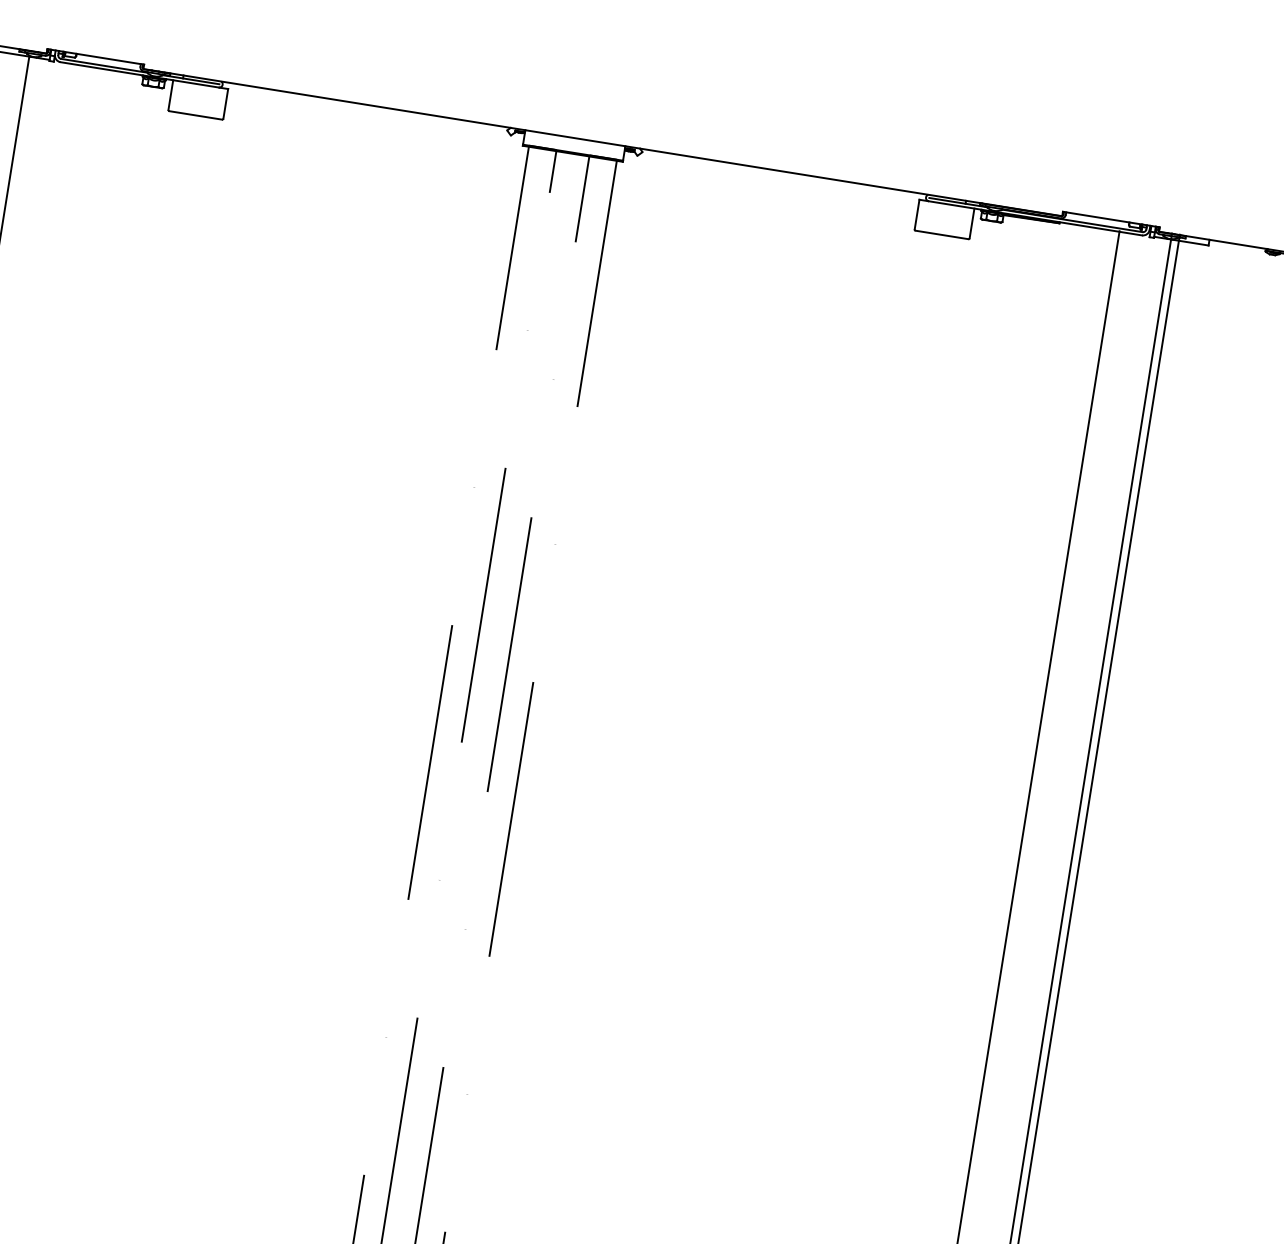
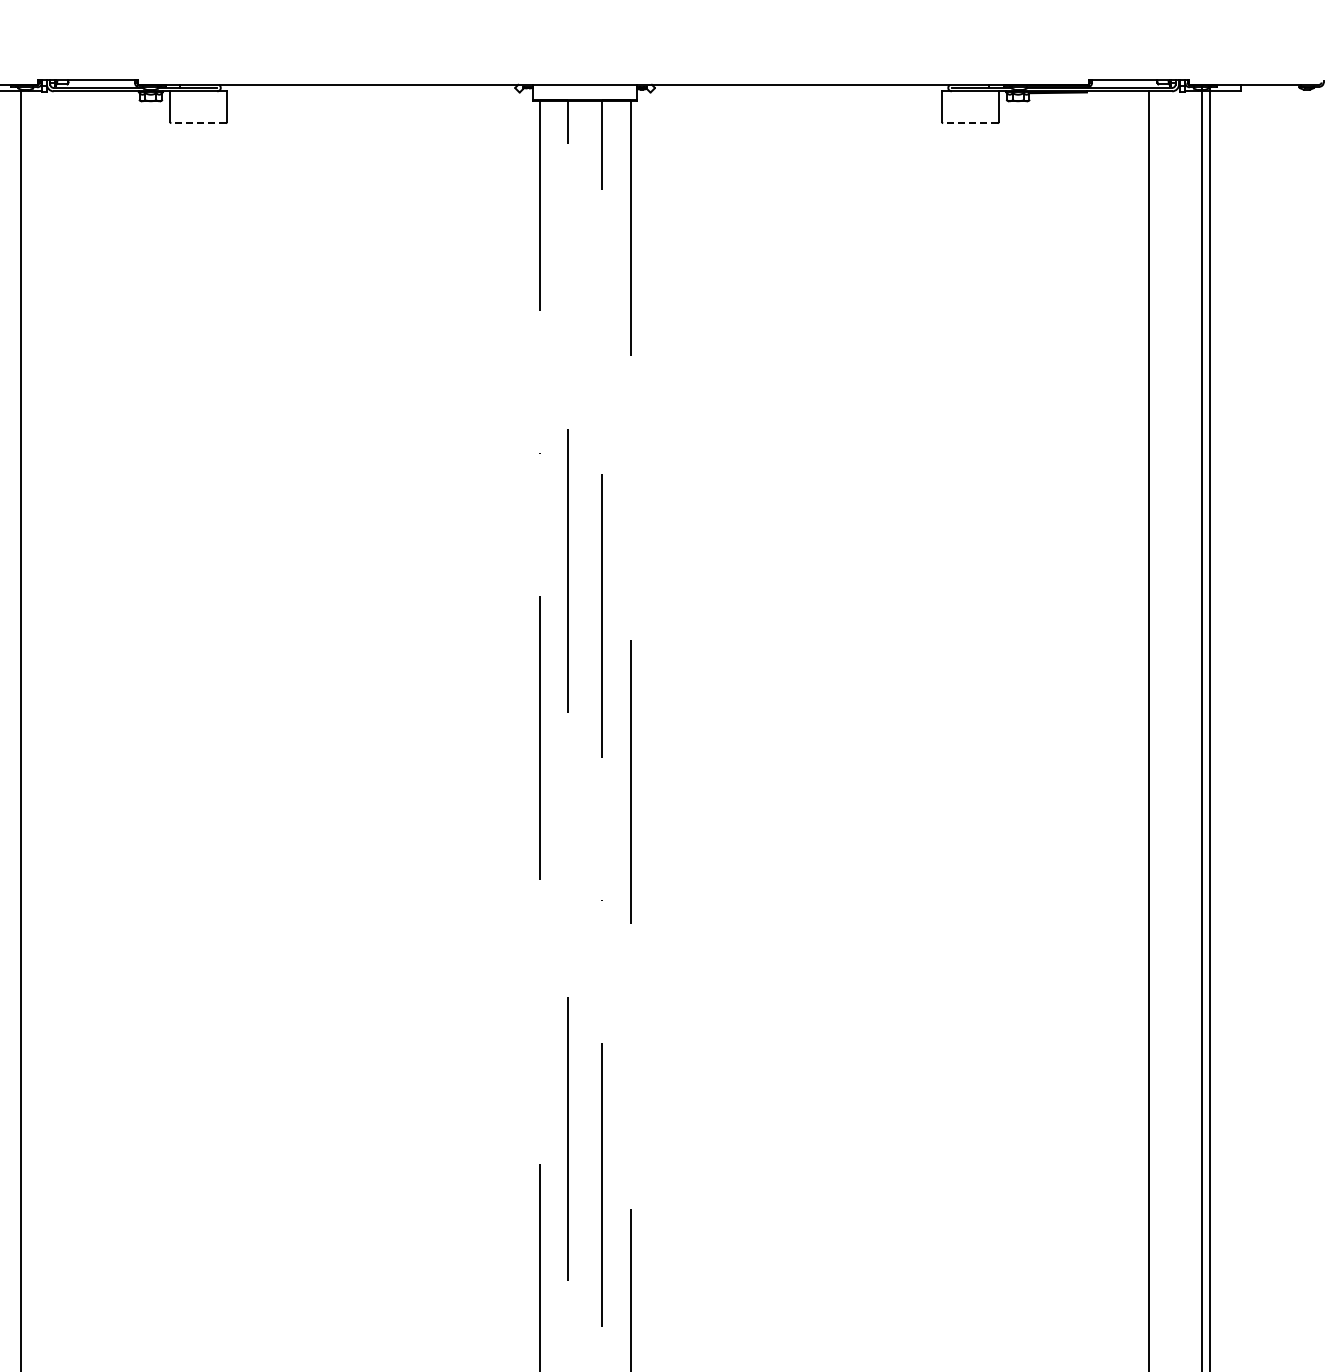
line: (195, 115) -> (198, 123), solid -> dashed
line: (941, 235) -> (969, 123), solid -> dashed

